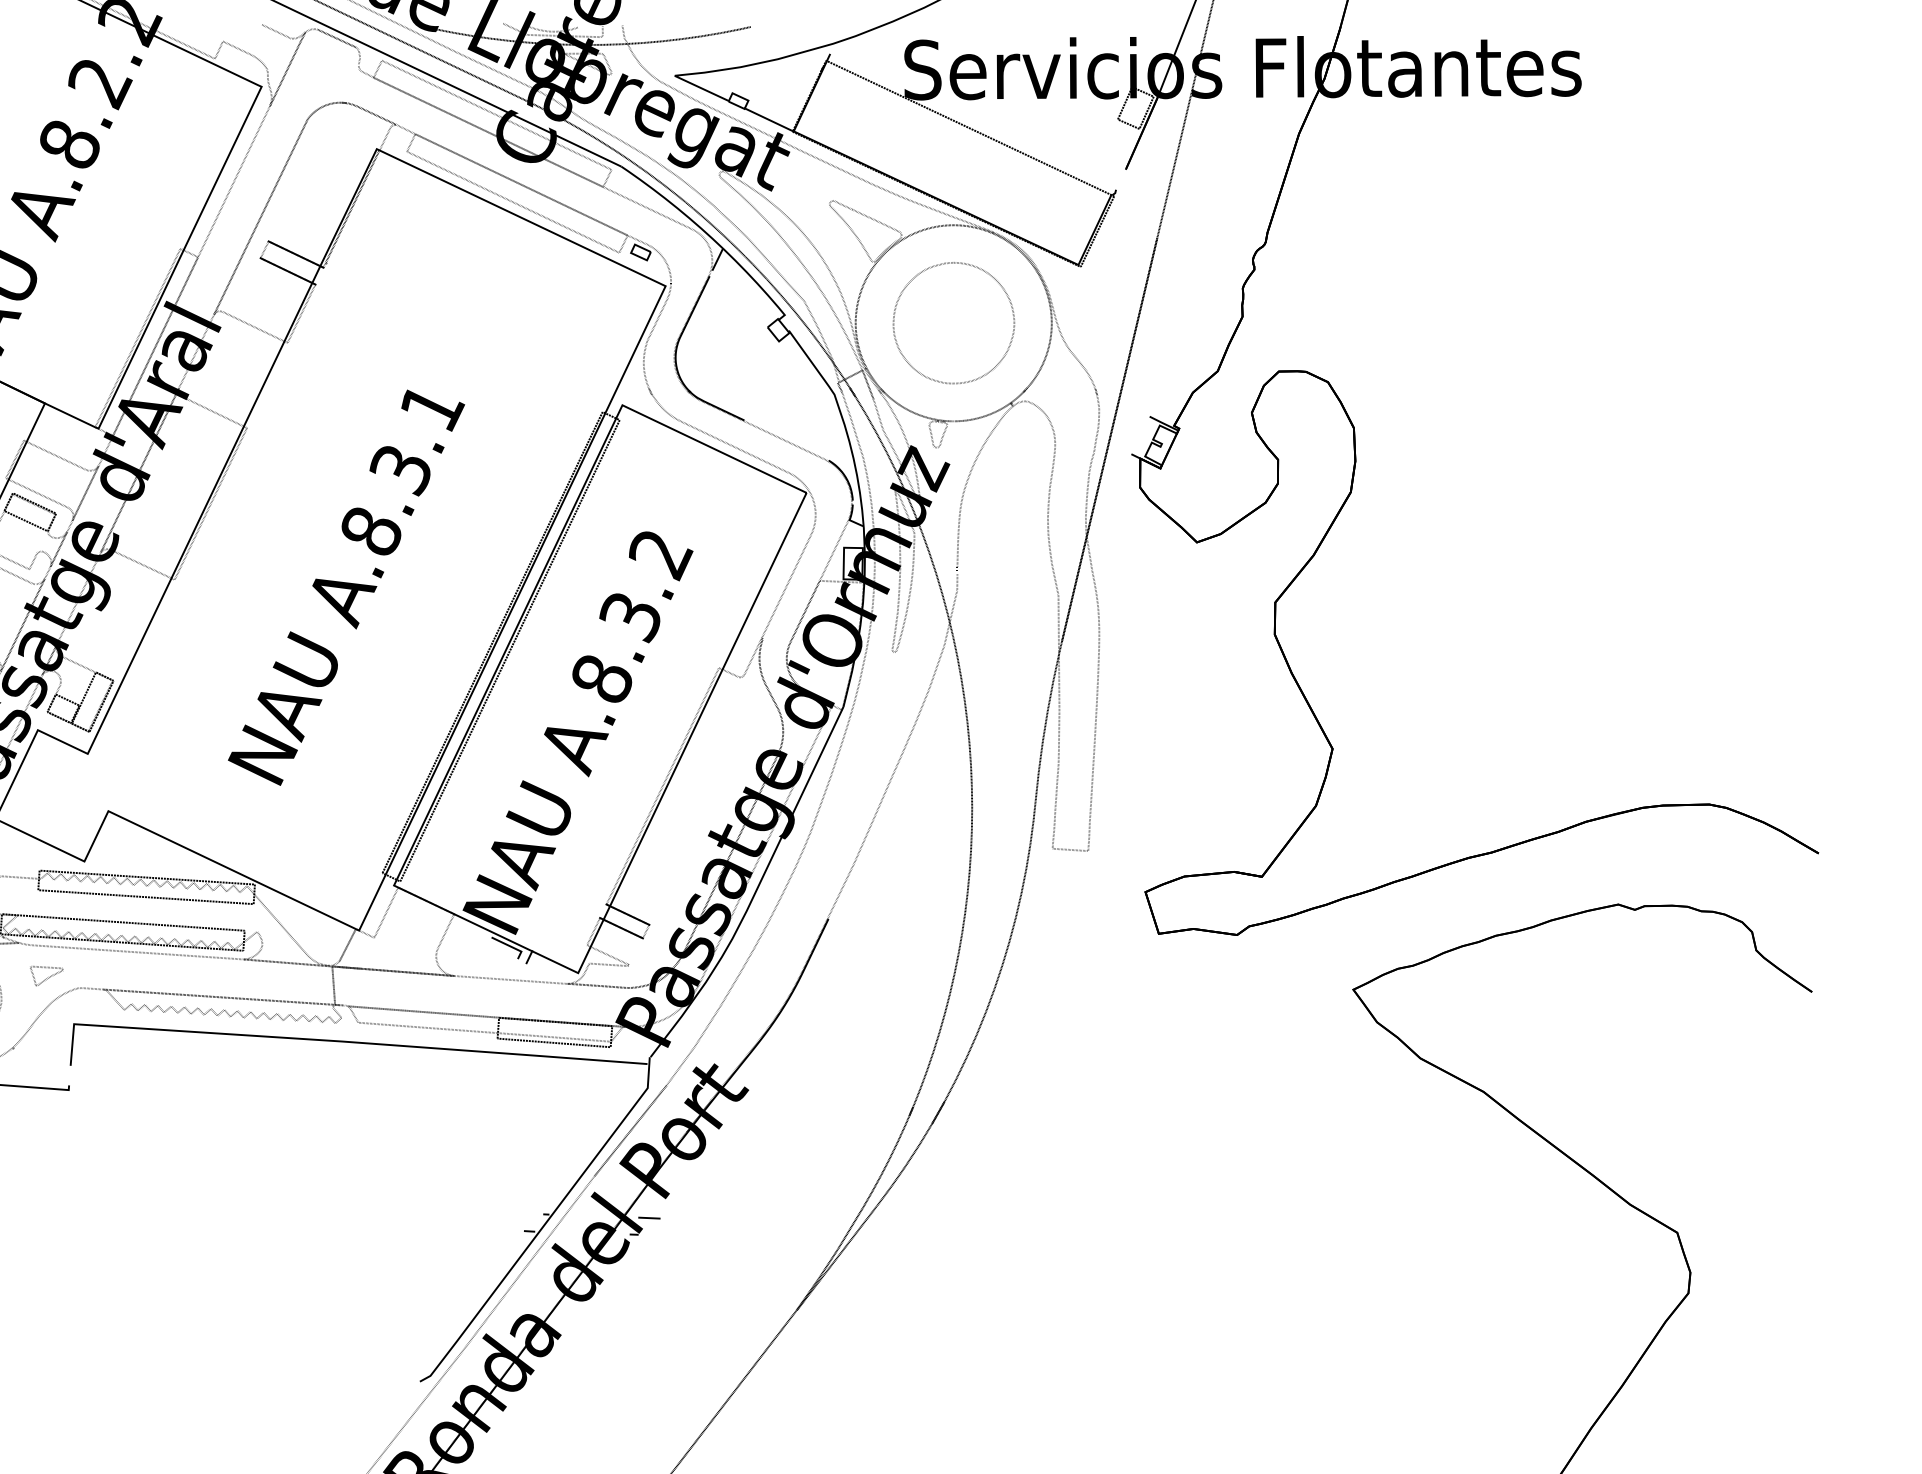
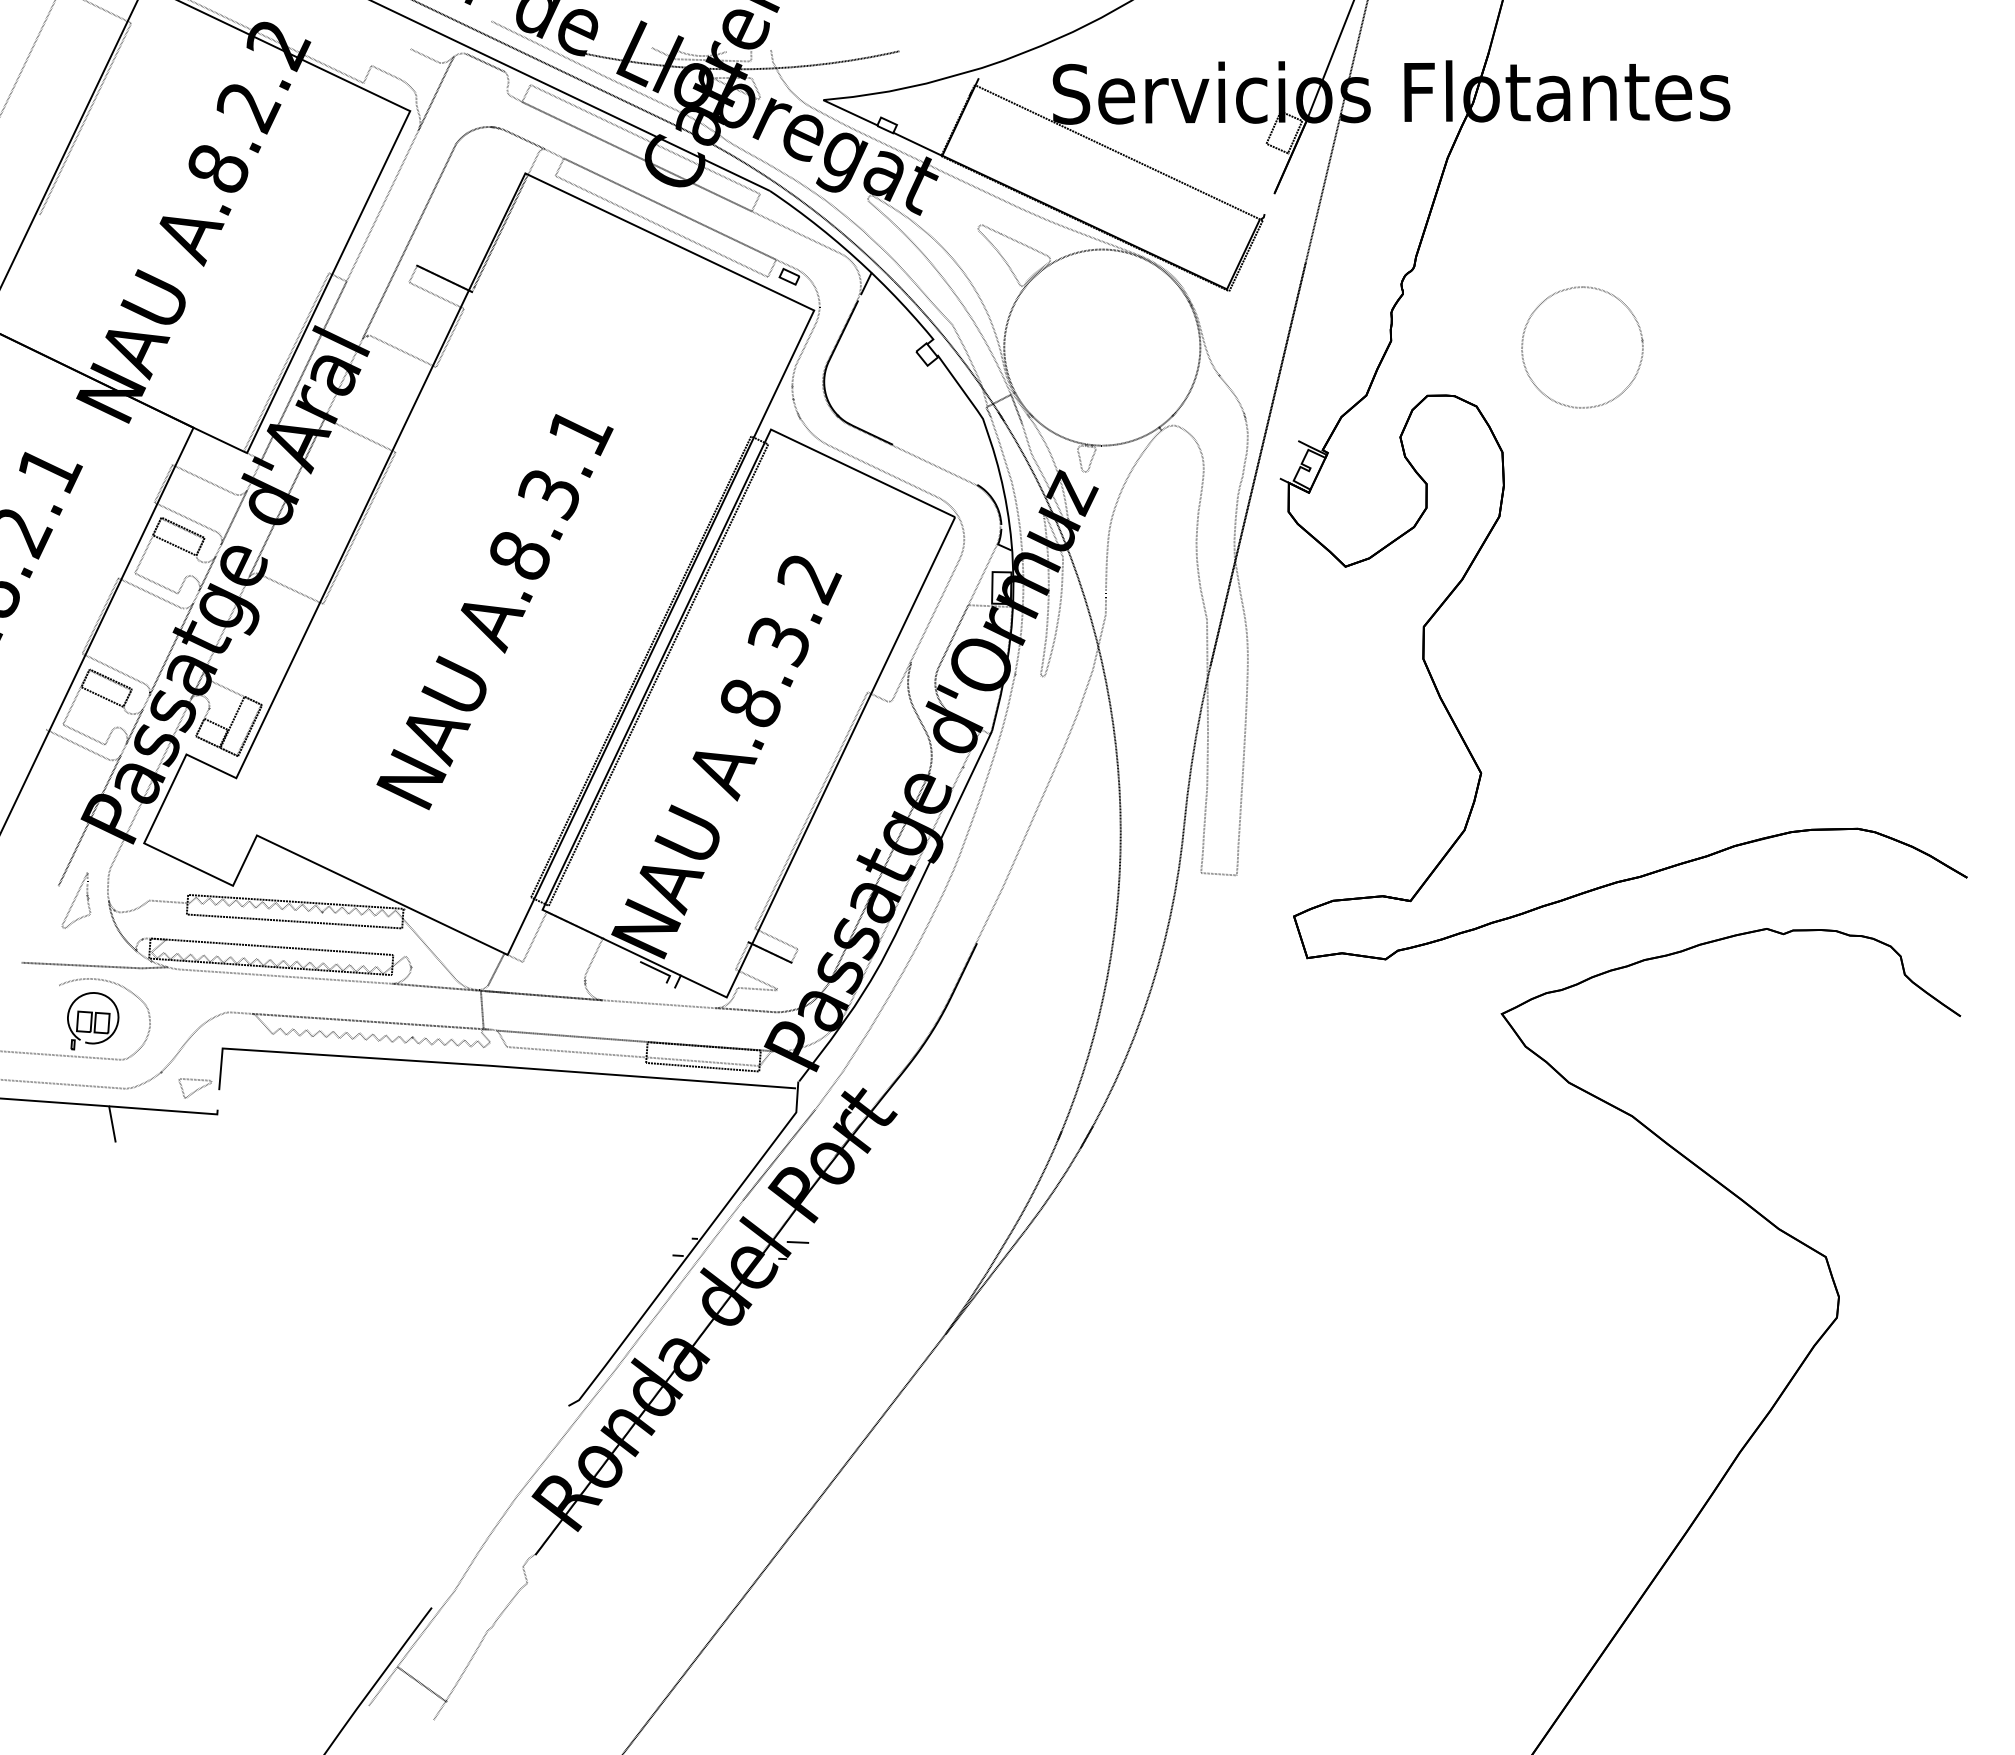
line: (287, 271) -> (436, 295), removed
part: (1007, 347) -> (1636, 371), moved
line: (627, 914) -> (776, 938), removed
part: (46, 976) -> (195, 1088), moved

